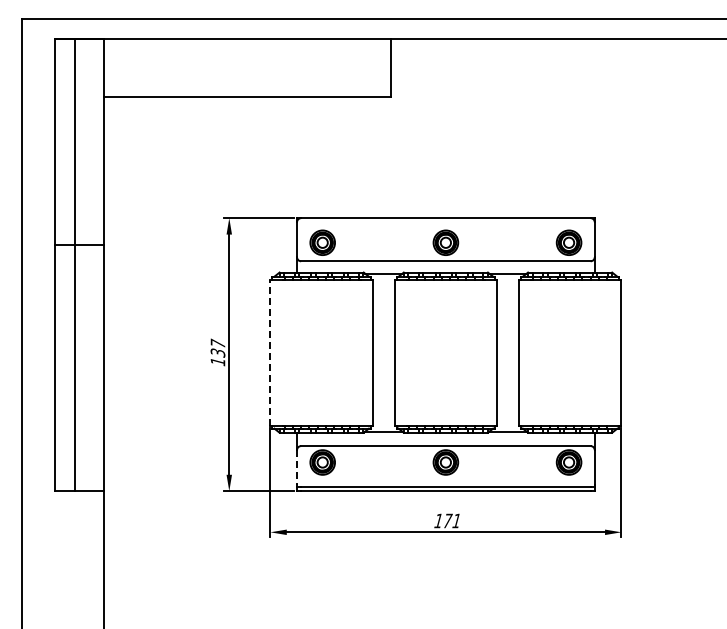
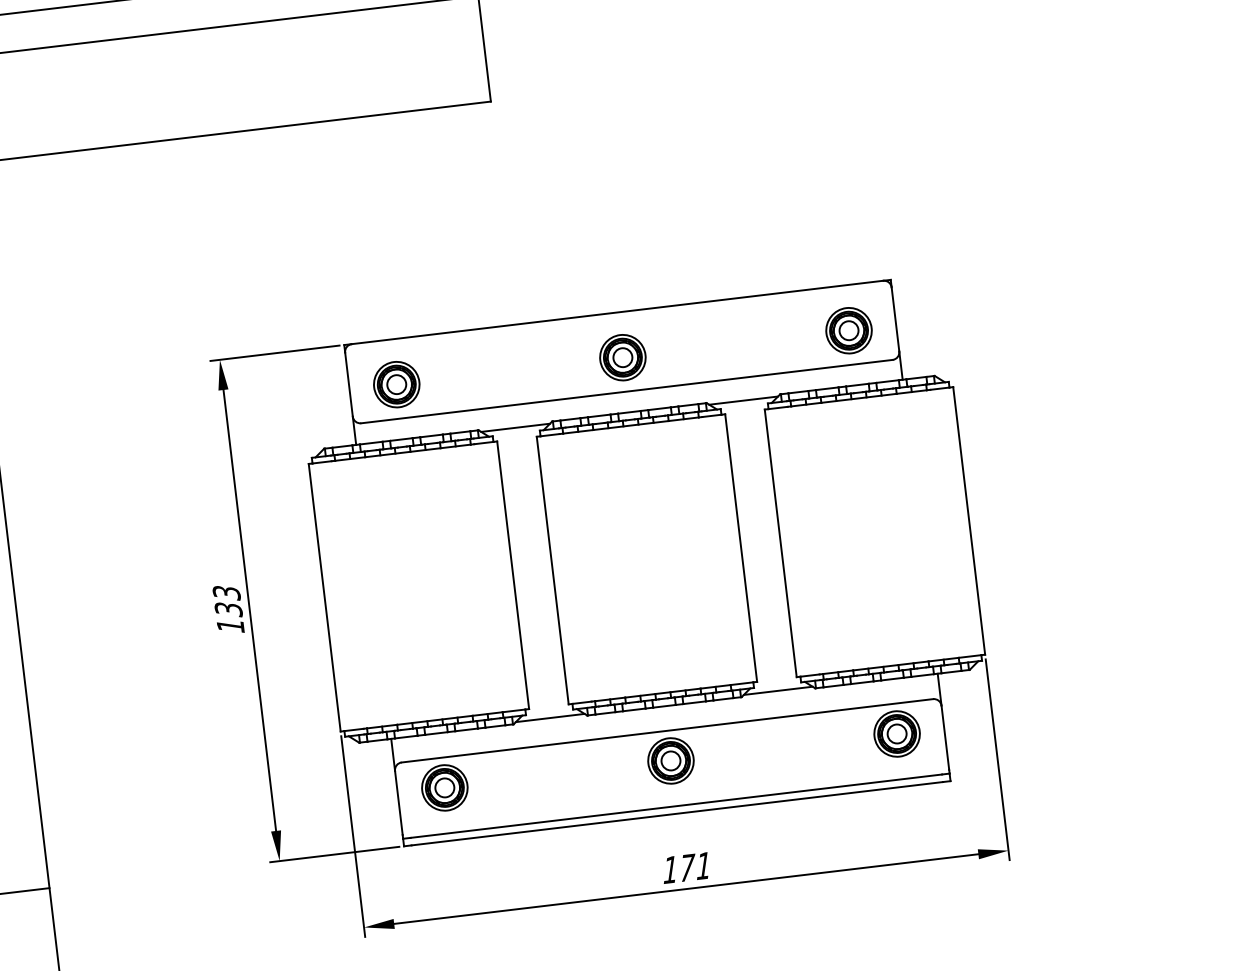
text: (217, 343) -> (225, 592), 137 -> 133
line: (270, 352) -> (324, 597), dashed -> solid
line: (297, 468) -> (399, 804), dashed -> solid

